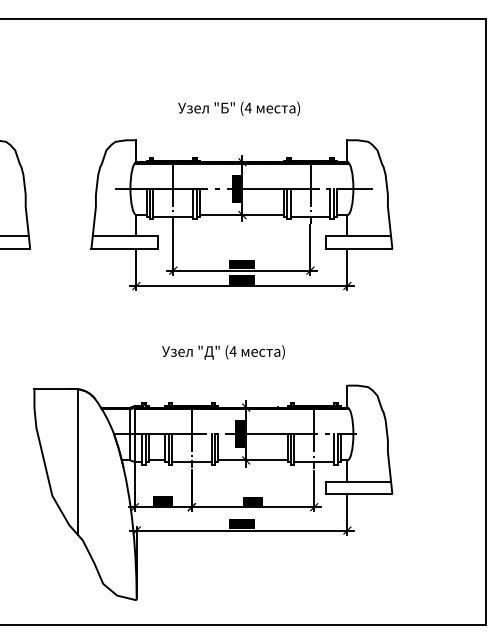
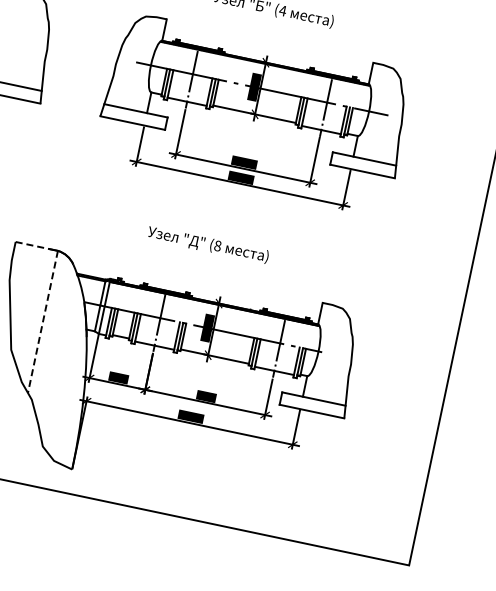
text: (232, 351) -> (217, 245), (4 -> (8
line: (52, 389) -> (33, 245), solid -> dashed
line: (77, 461) -> (42, 321), solid -> dashed

